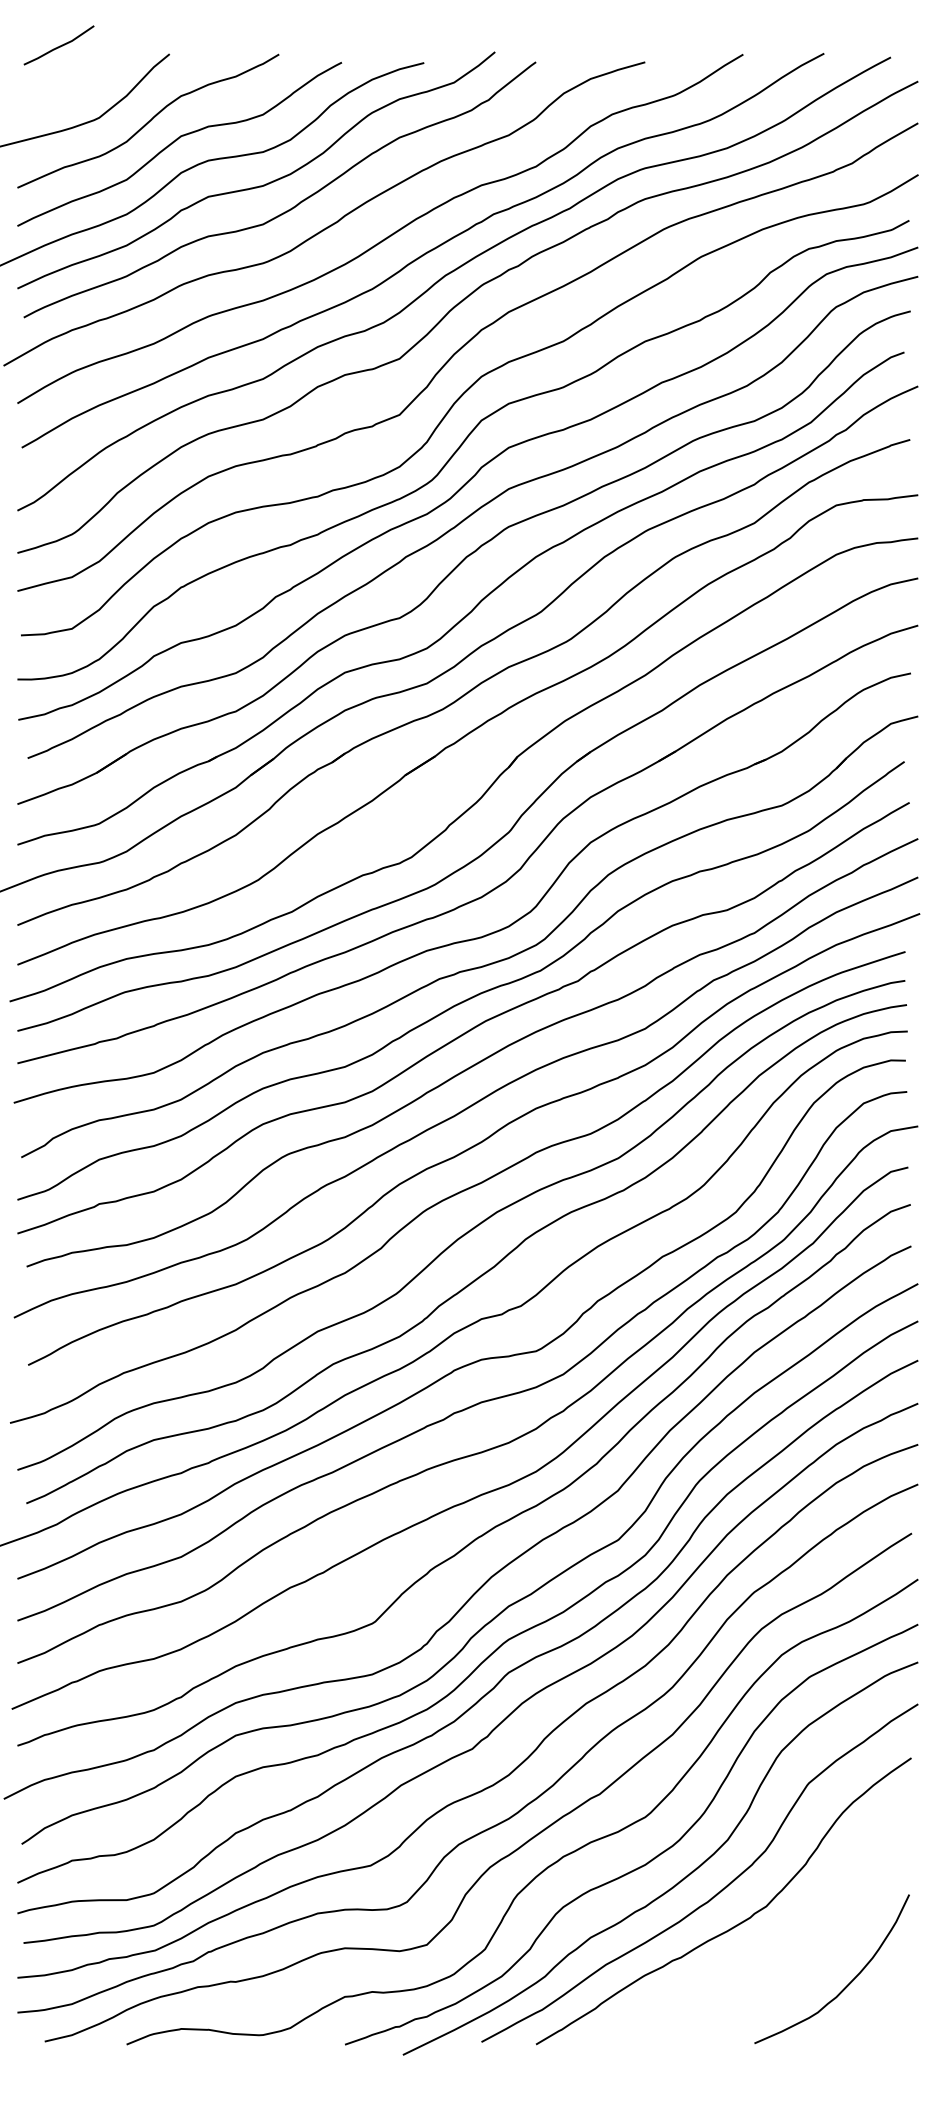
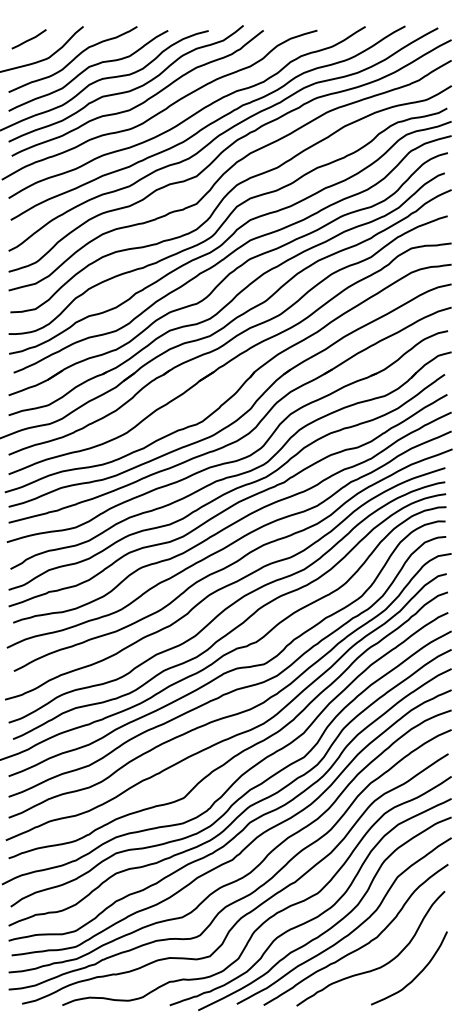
line: (57, 45) -> (28, 39), moved
curve: (767, 1967) -> (377, 967), added

